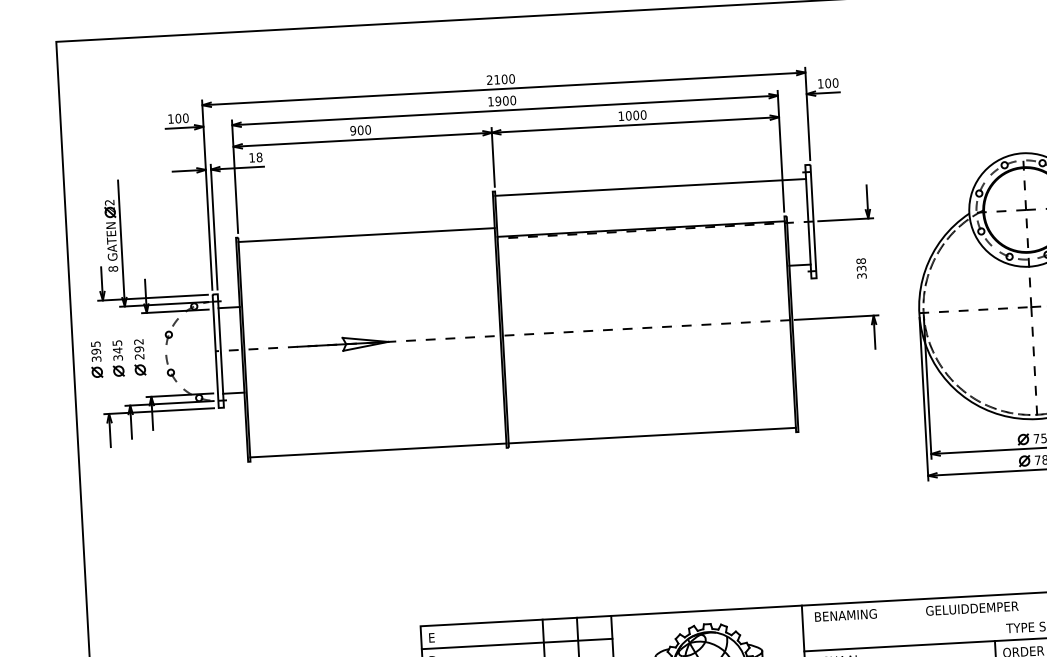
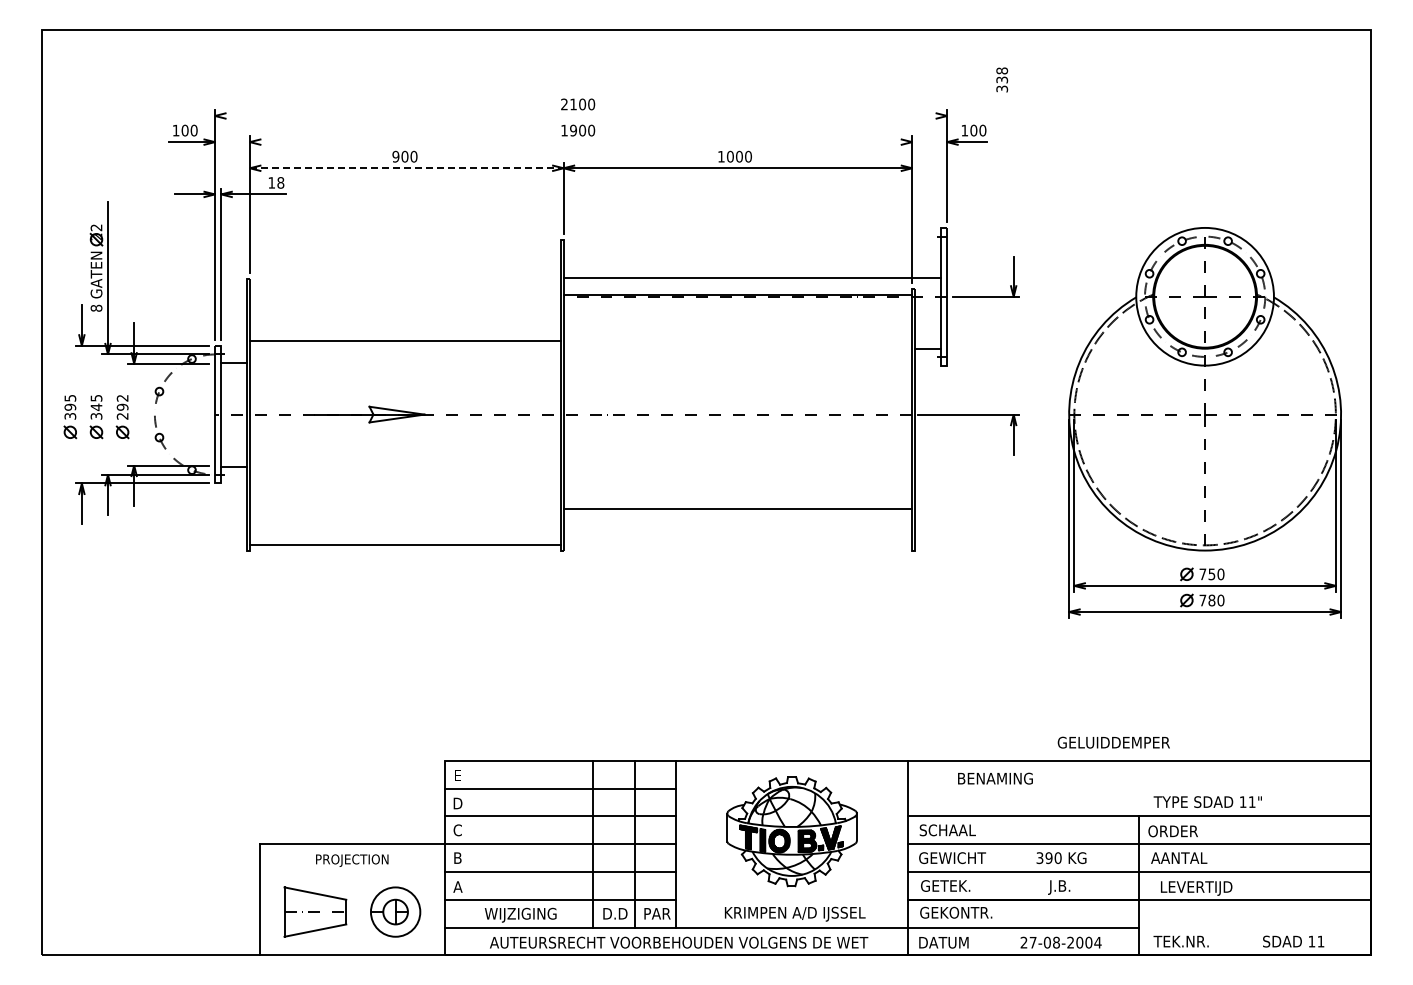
line: (504, 88) -> (581, 115), removed
line: (504, 110) -> (580, 142), removed
line: (362, 139) -> (406, 168), solid -> dashed
line: (650, 187) -> (751, 277), moved
line: (365, 234) -> (404, 340), moved
text: (861, 268) -> (1002, 79), moved
line: (651, 435) -> (737, 509), moved
text: (971, 608) -> (1113, 742), moved
text: (845, 615) -> (995, 778), moved

